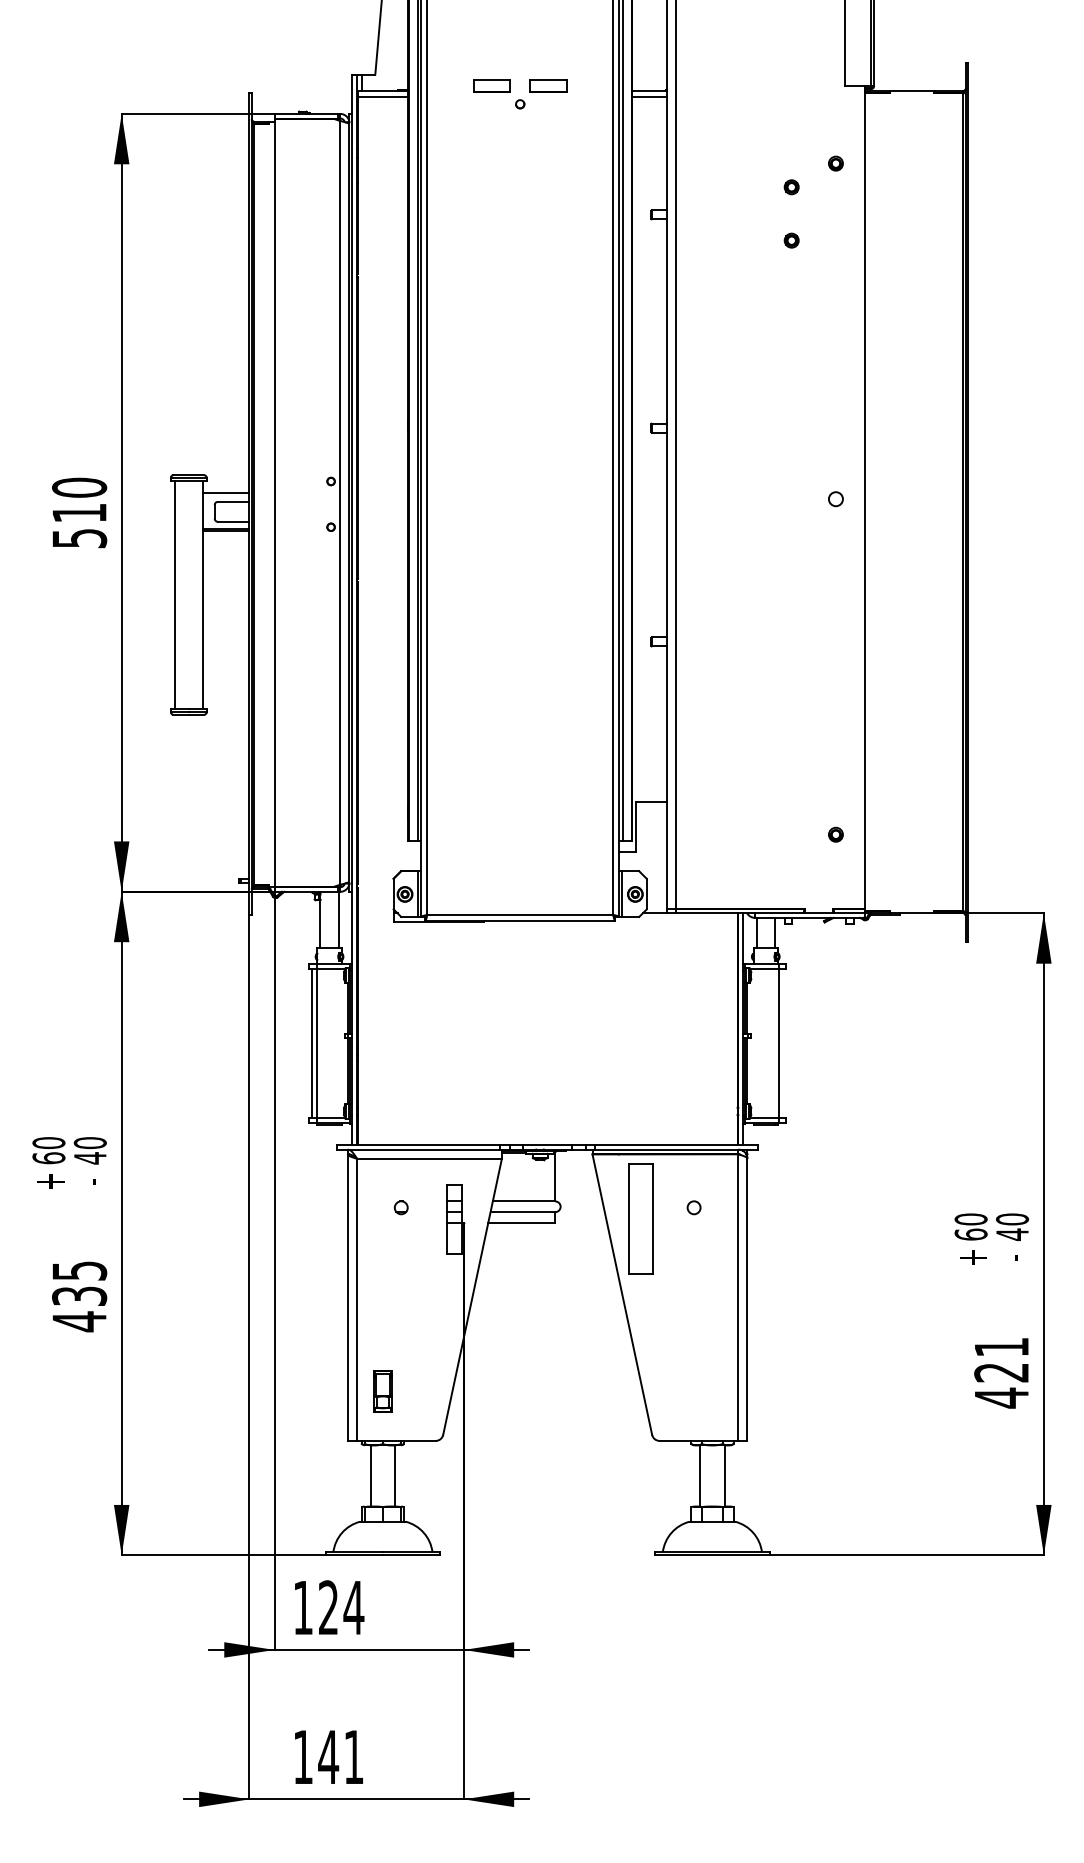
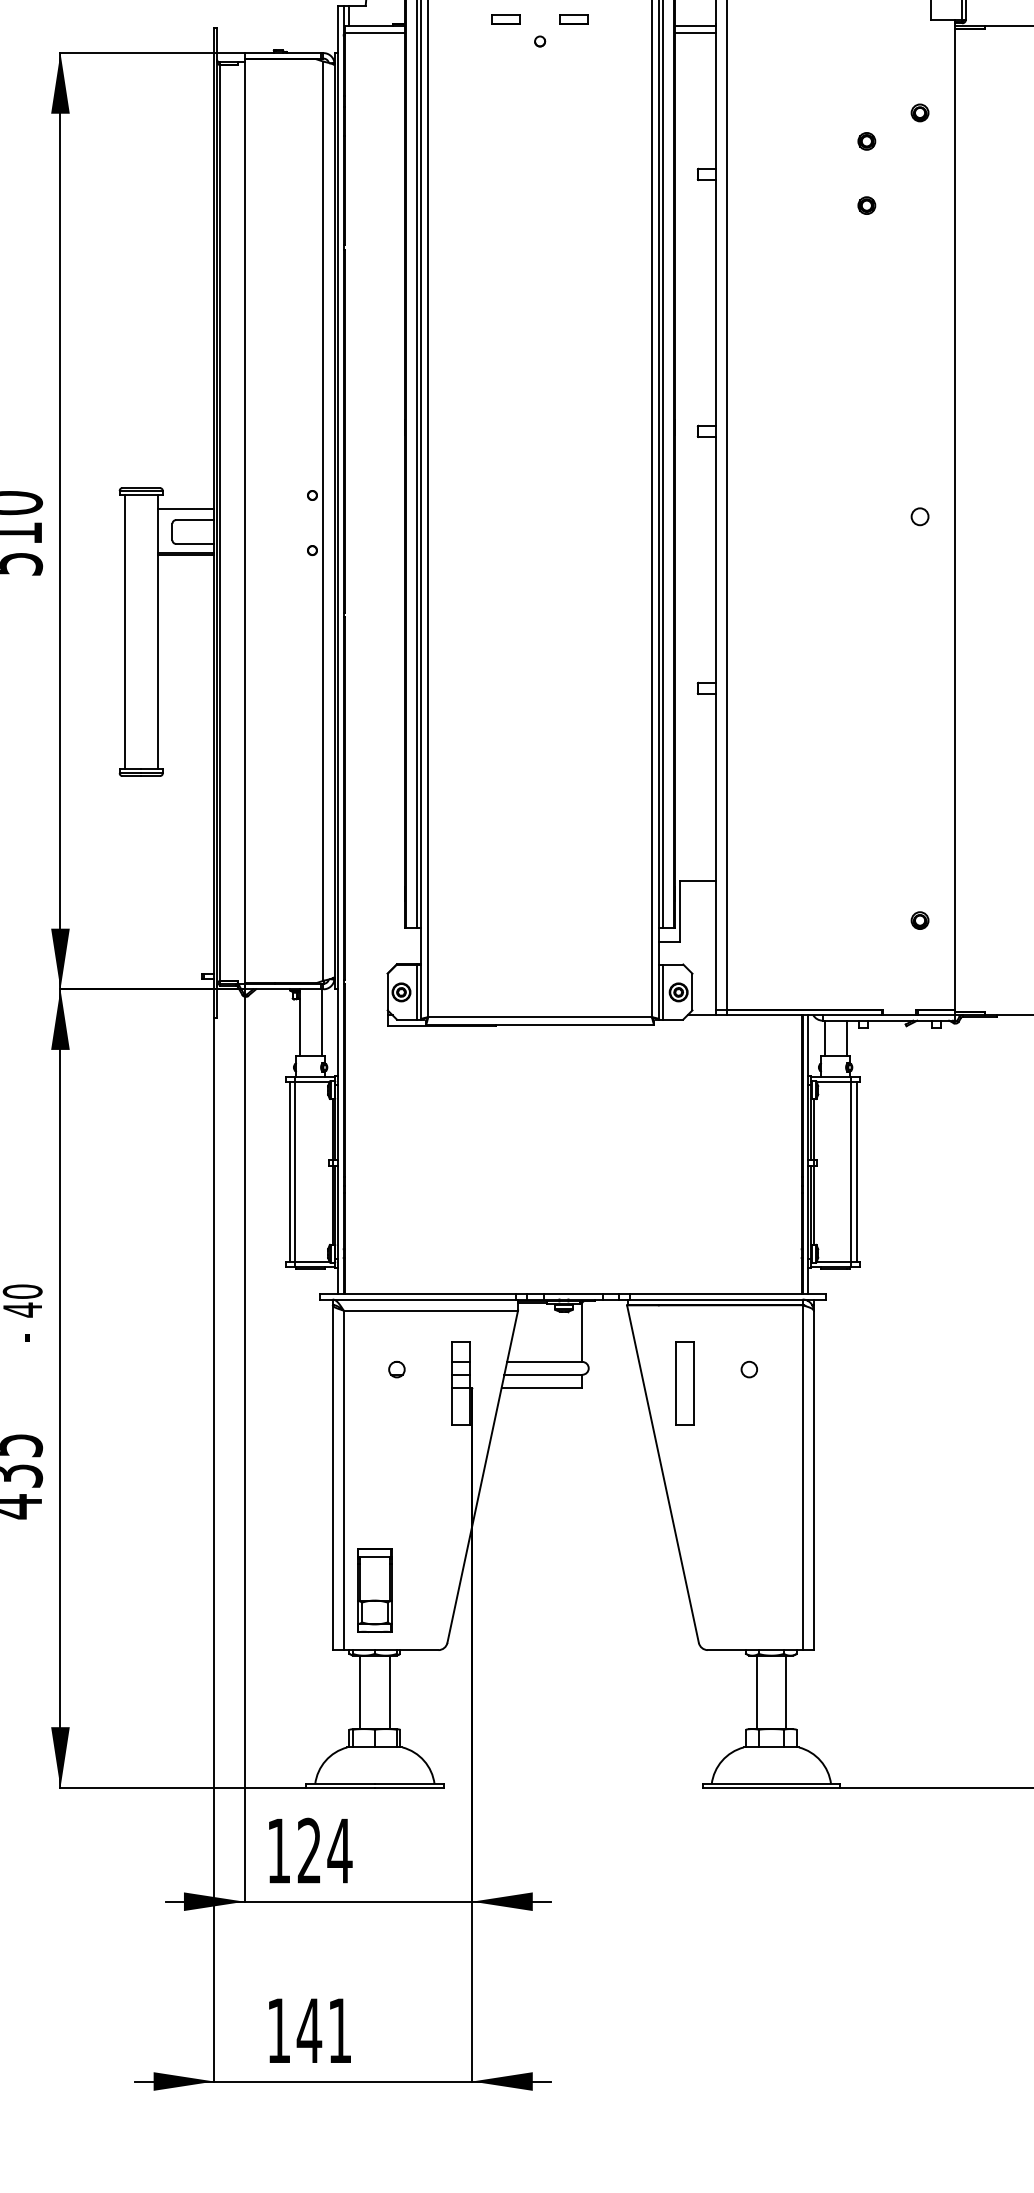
part: (491, 85) -> (505, 18), size x0.62
part: (548, 85) -> (574, 18), size x0.62
line: (783, 1043) -> (856, 1171), added
part: (640, 1219) -> (684, 1383), size x0.62
part: (382, 1391) -> (374, 1590), size x1.67

